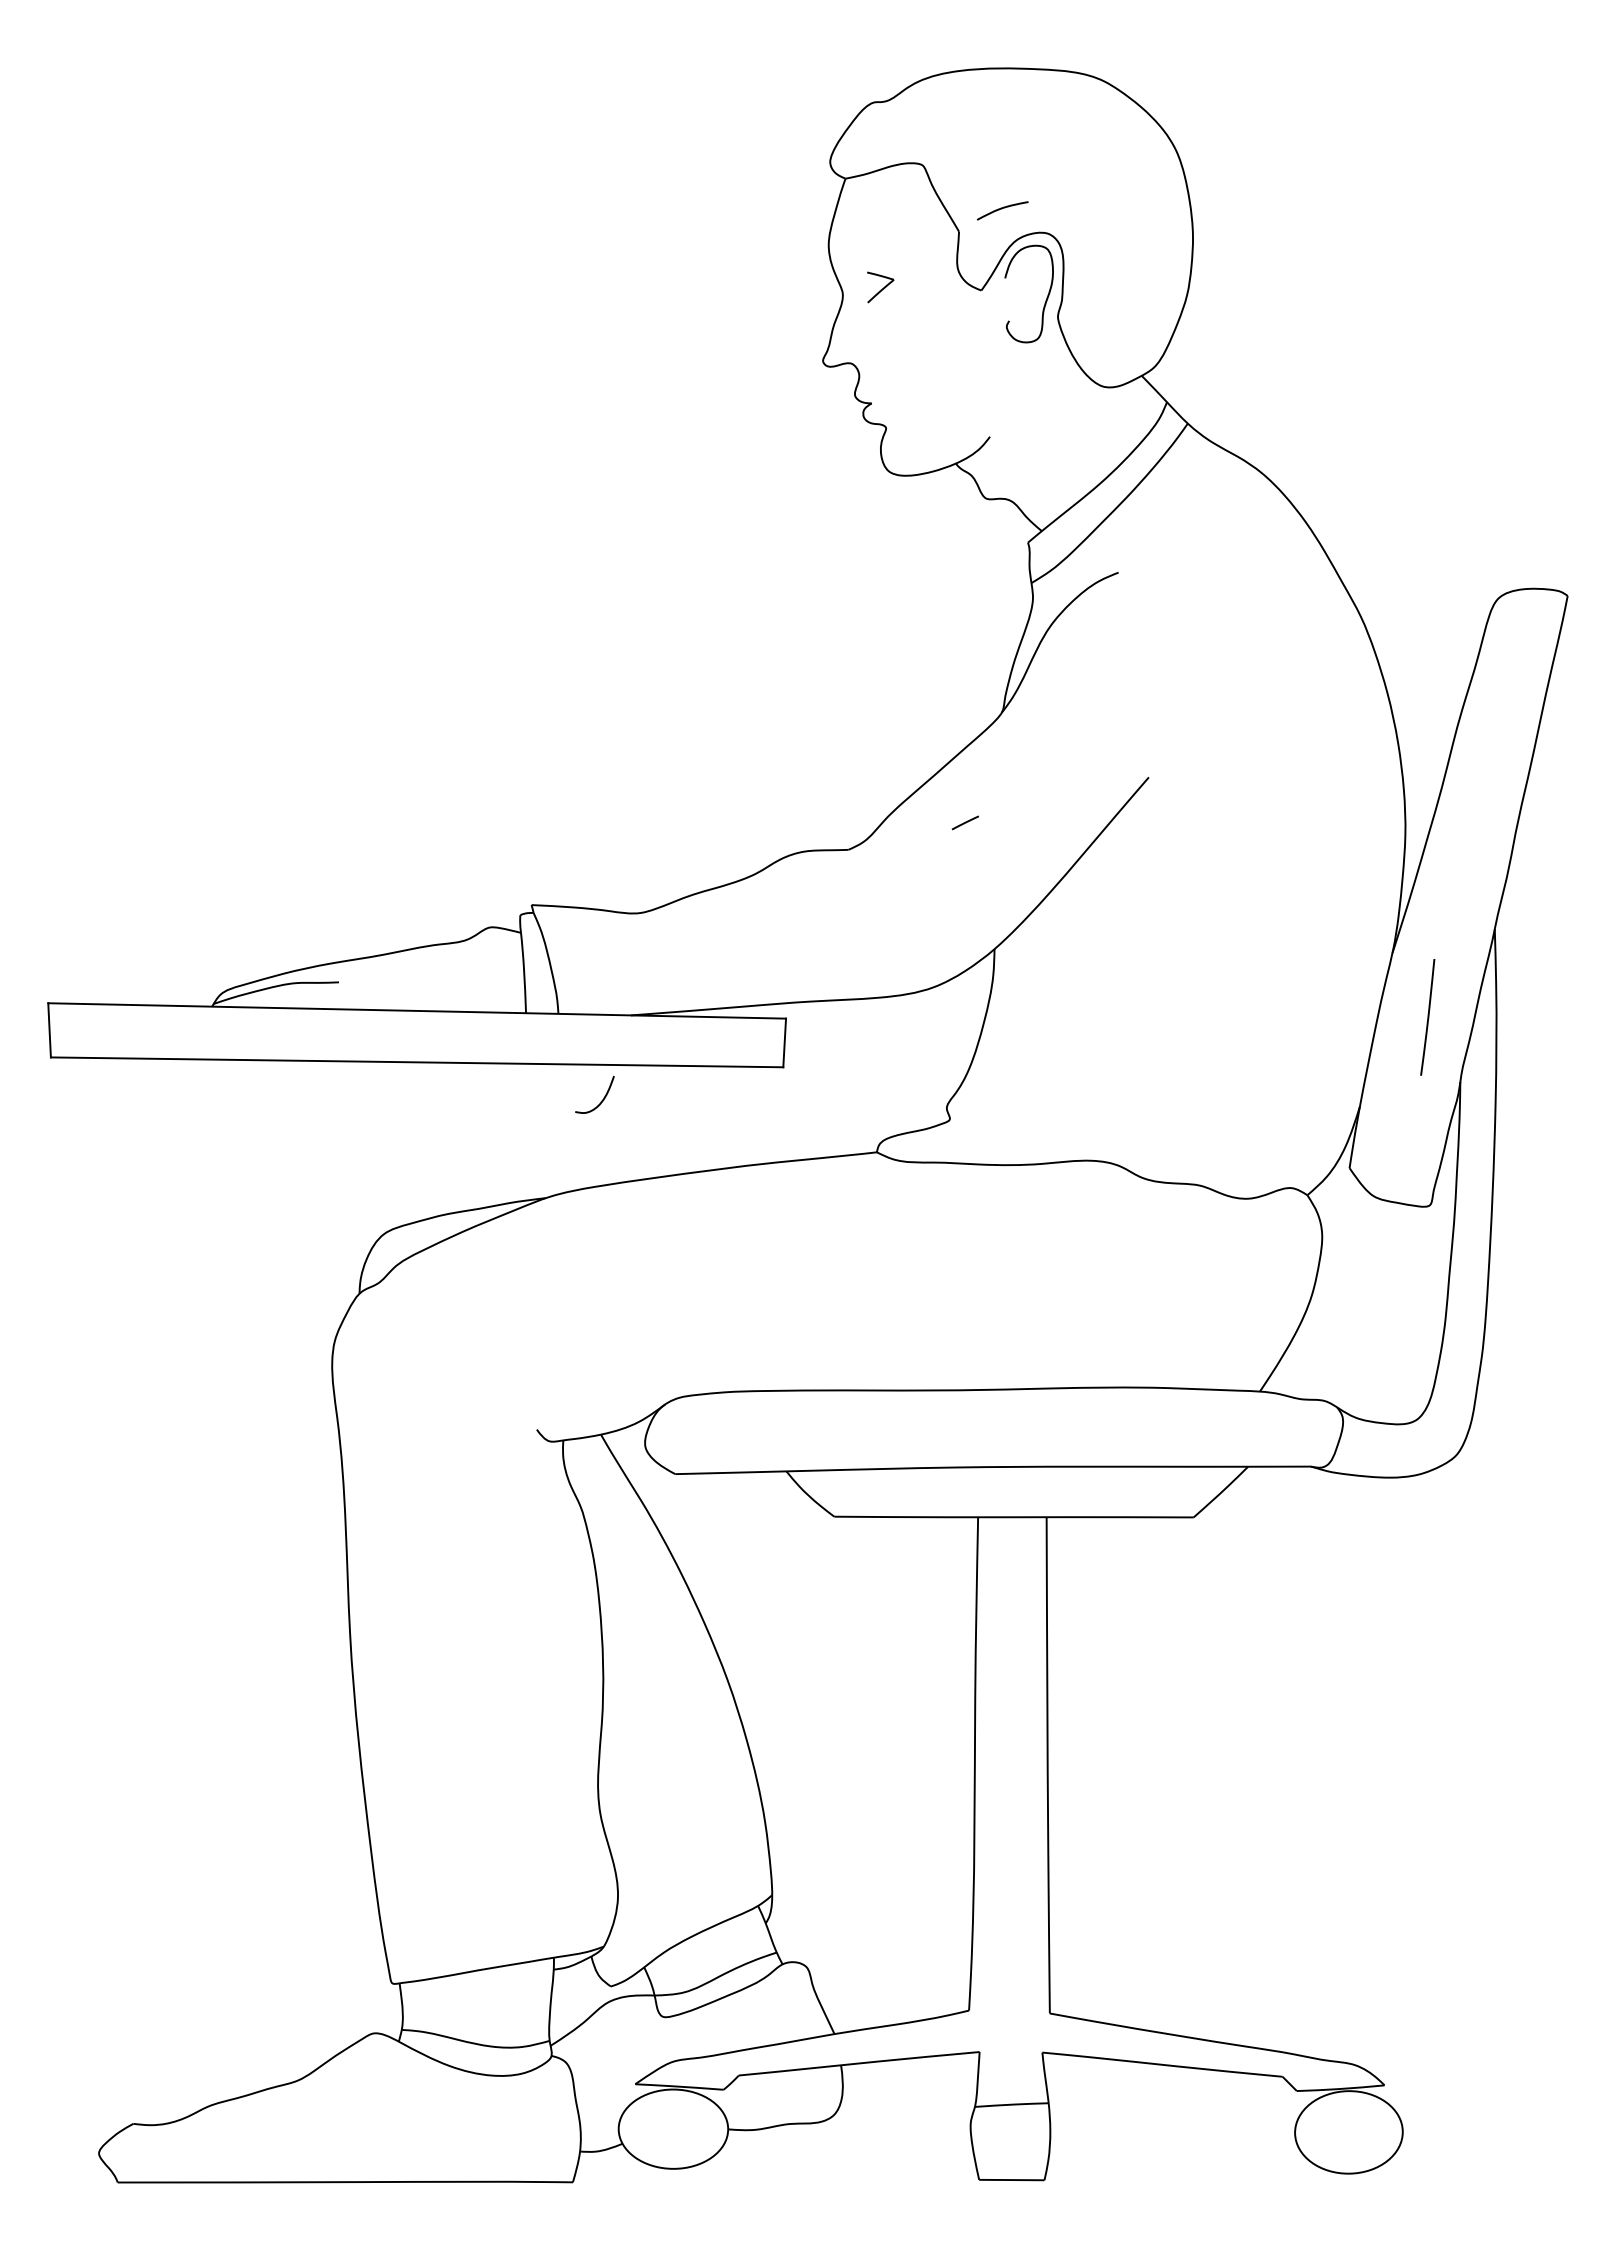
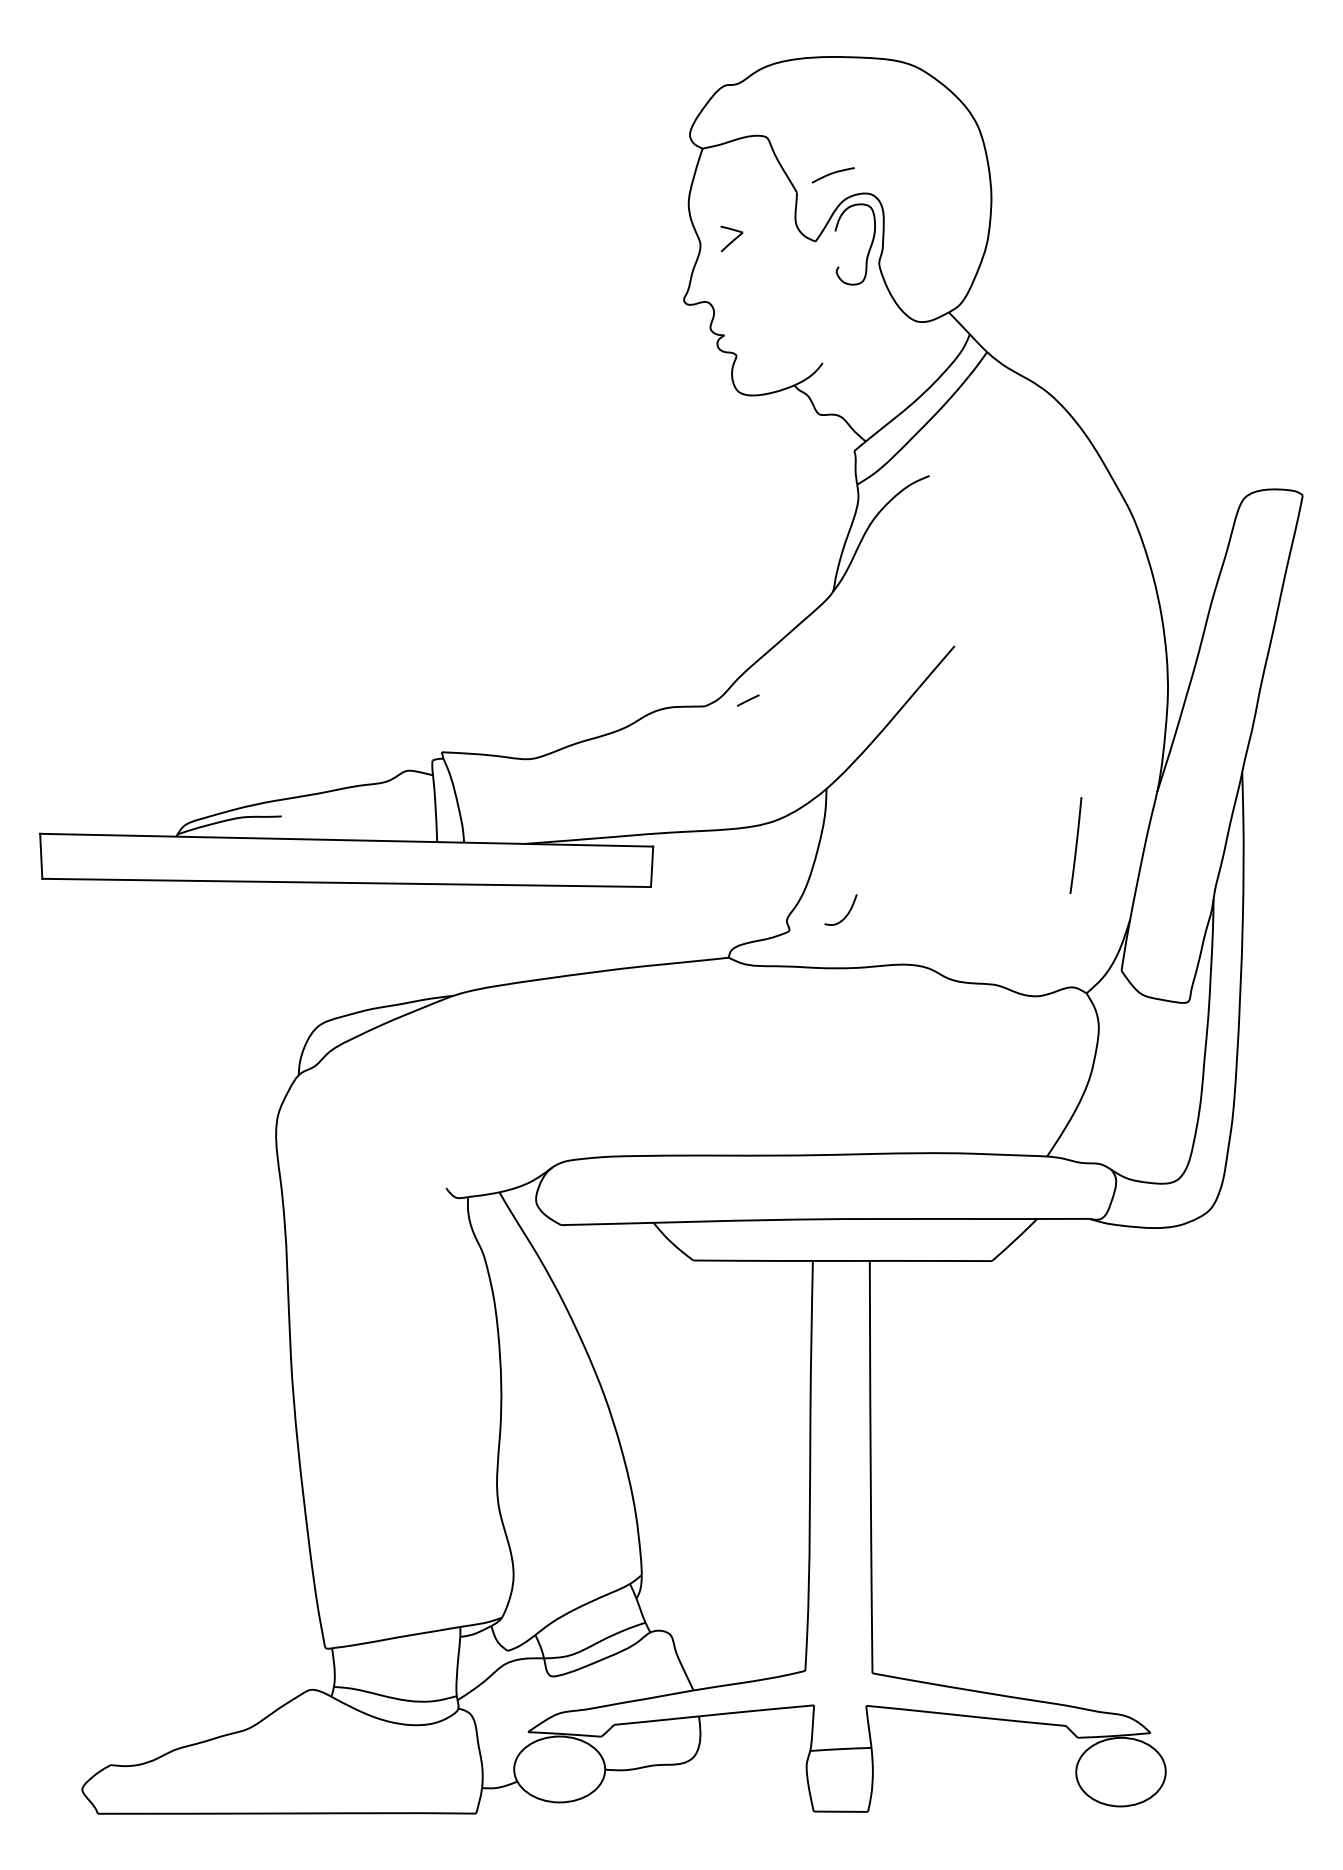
line: (964, 822) -> (747, 700), moved
line: (1427, 1017) -> (1075, 845), moved
curve: (601, 1100) -> (846, 914), moved

